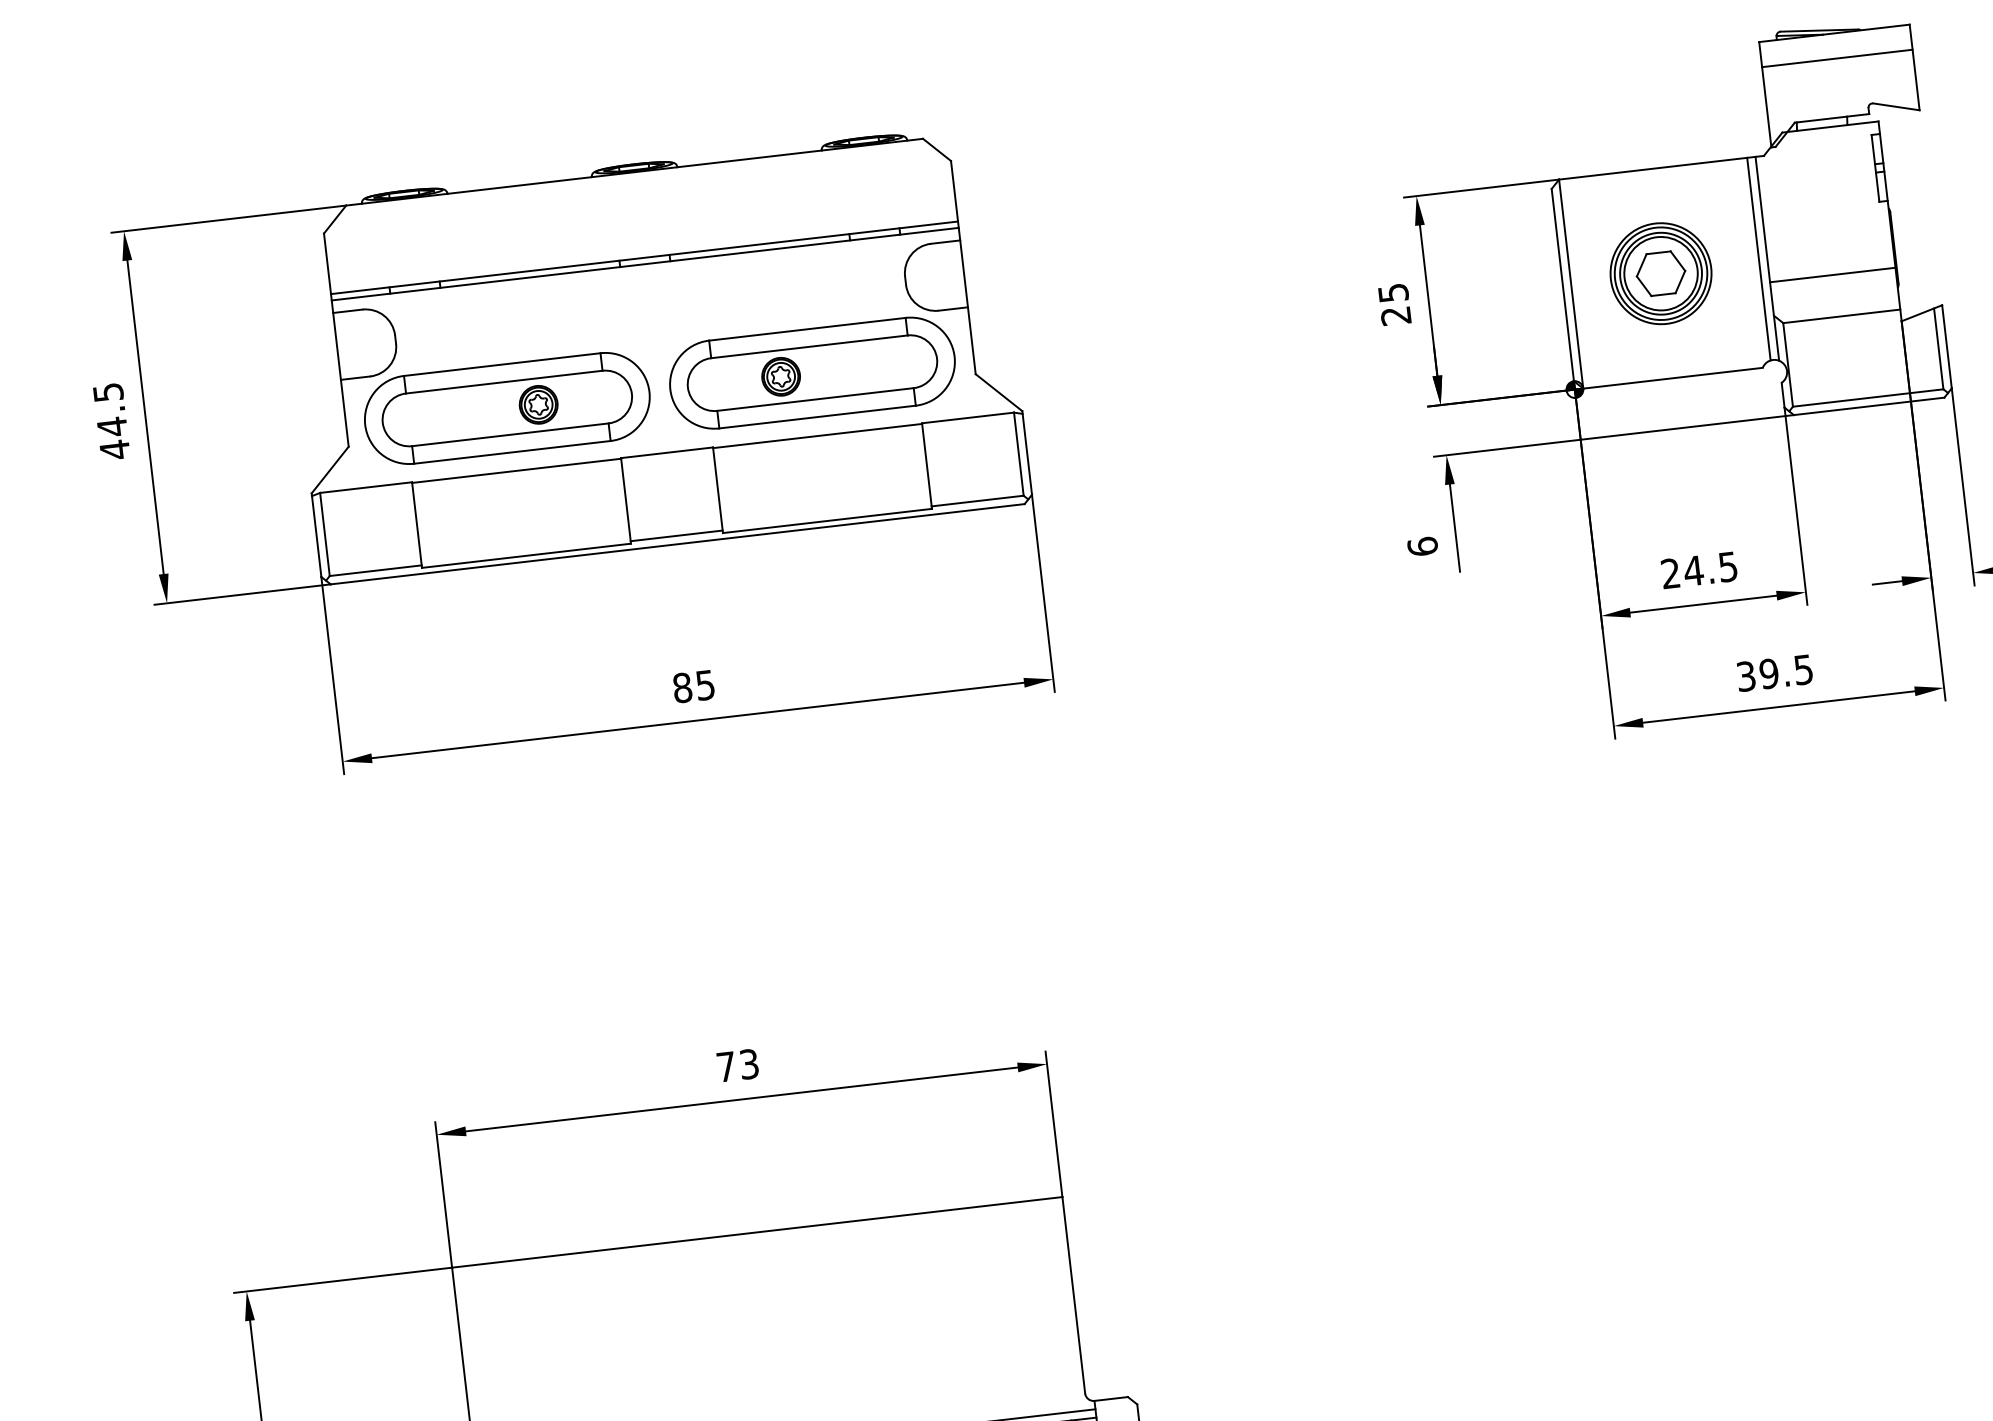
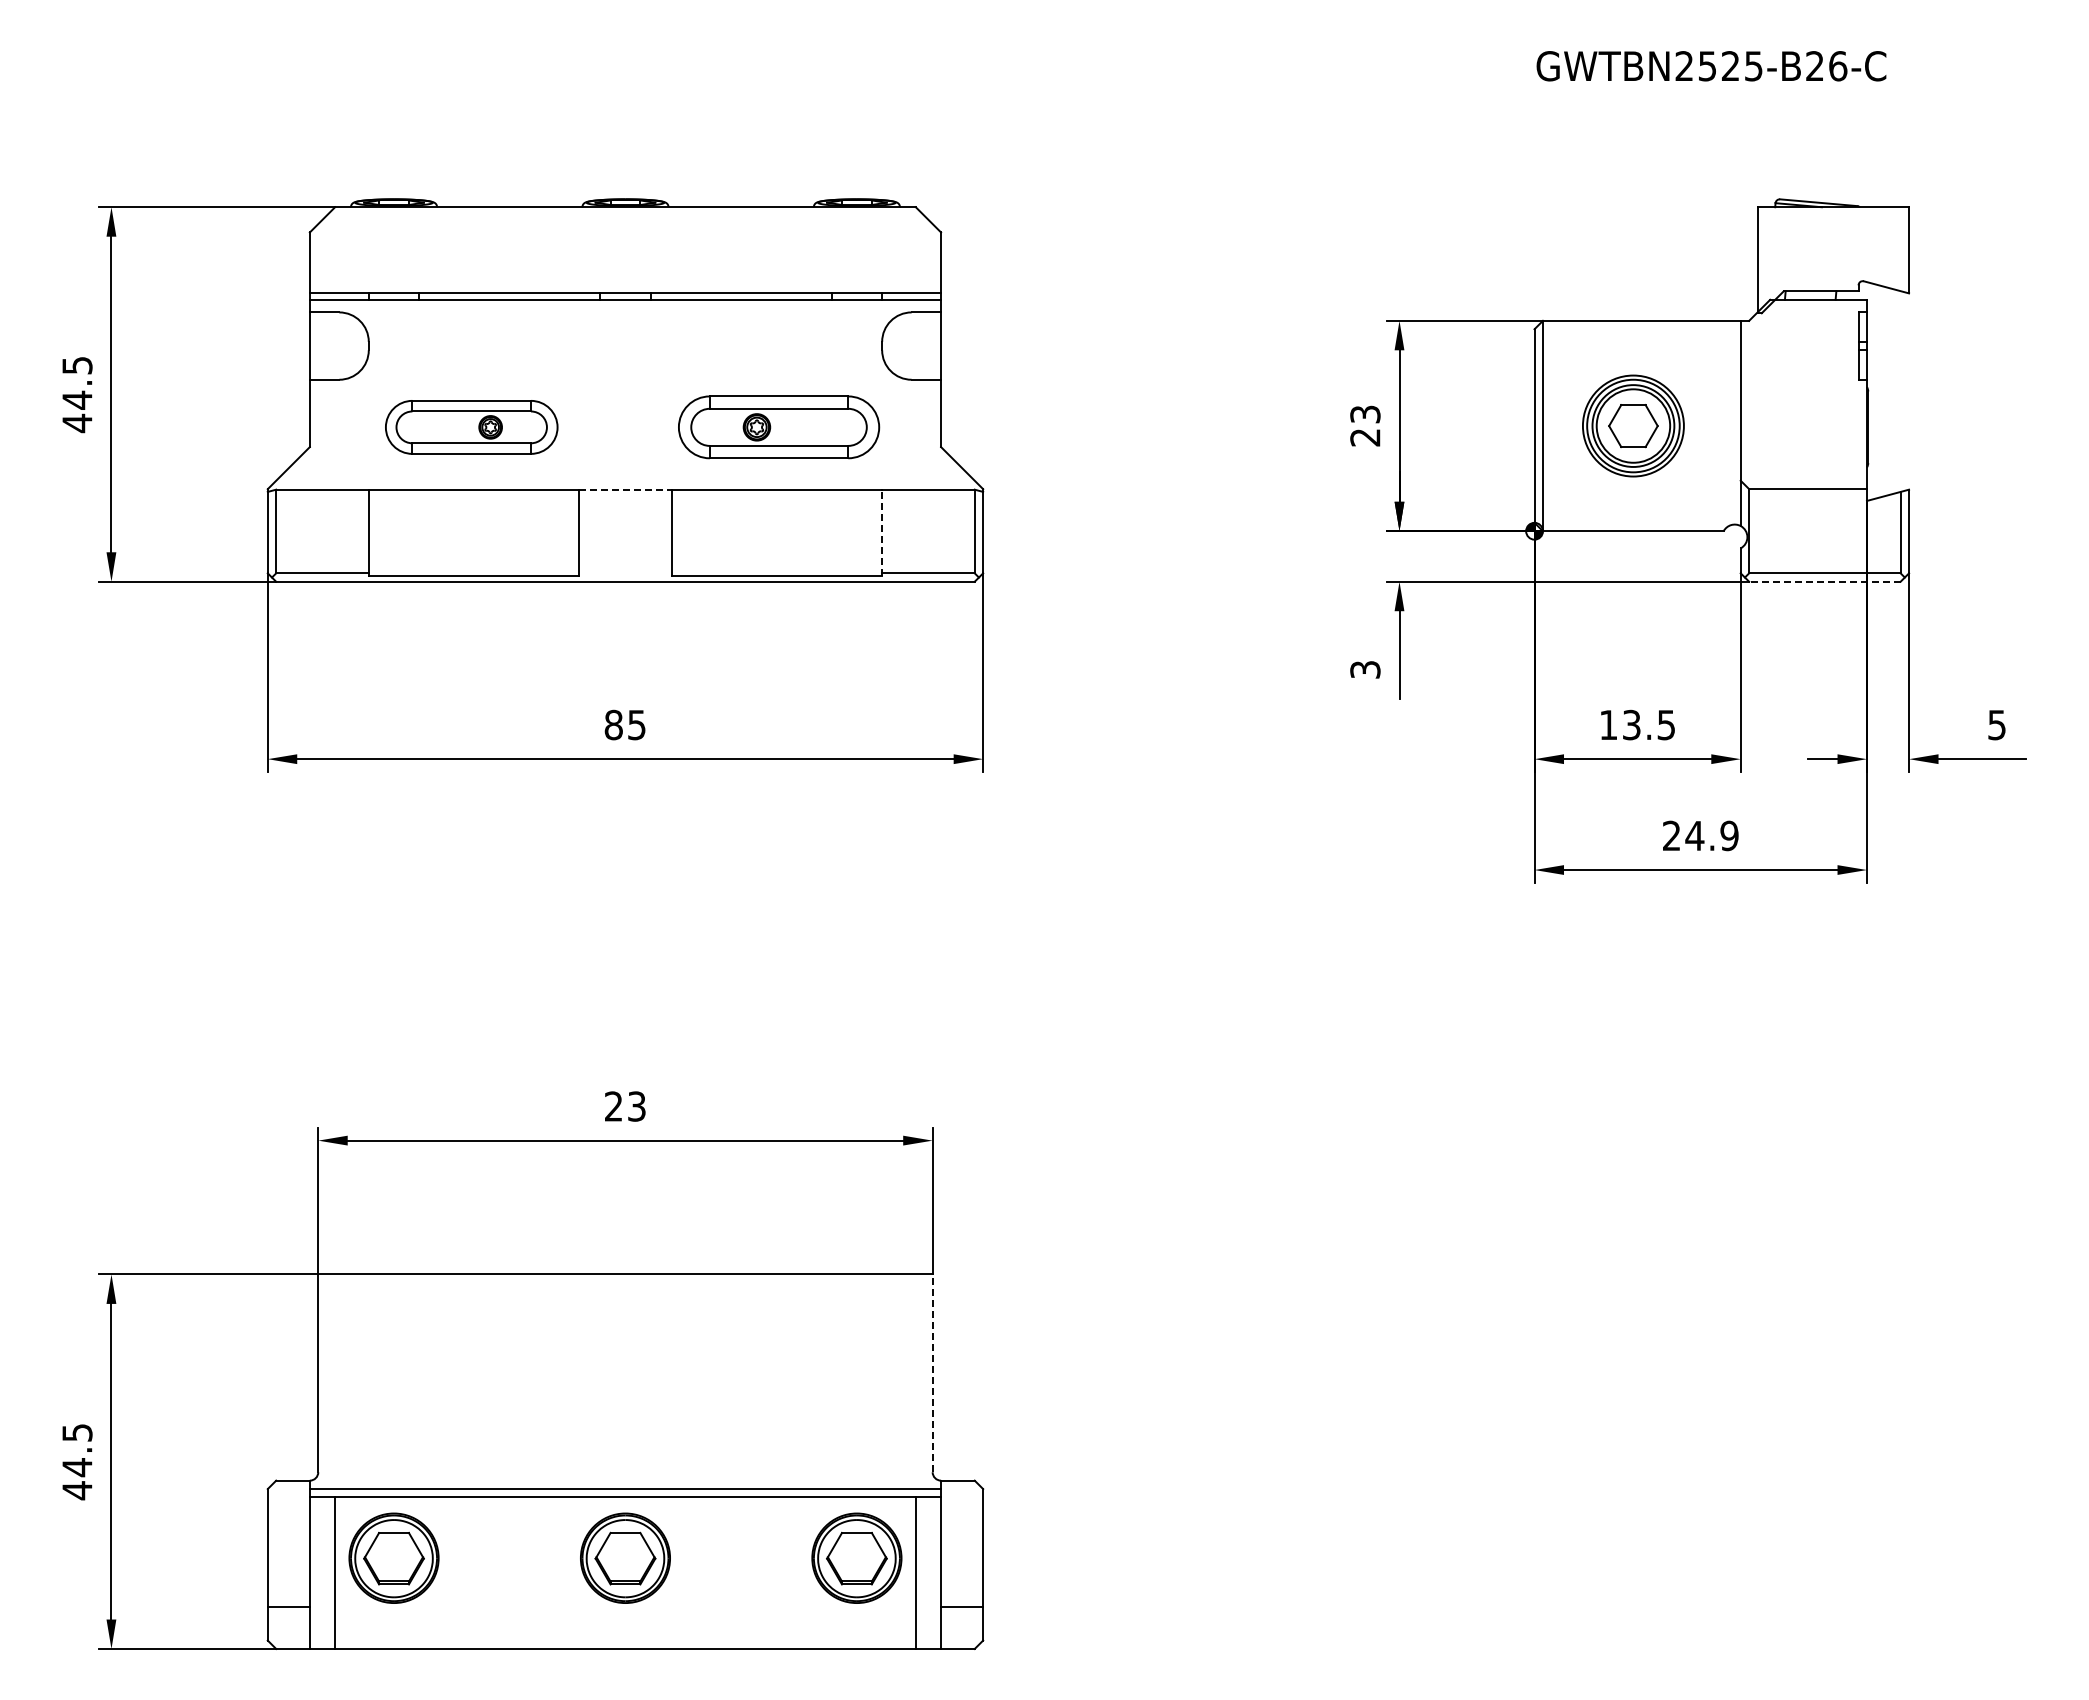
line: (1837, 58) -> (1833, 232), removed
line: (1759, 258) -> (1732, 422), removed
line: (1832, 275) -> (1803, 447), removed
text: (1392, 292) -> (1364, 413), 25 -> 23
part: (811, 373) -> (778, 427), size x0.7
line: (1868, 406) -> (1824, 581), solid -> dashed
part: (506, 408) -> (471, 427), size x0.6
line: (667, 452) -> (625, 489), solid -> dashed
line: (927, 465) -> (882, 532), solid -> dashed
line: (676, 536) -> (625, 573), removed
text: (1422, 546) -> (1365, 669), 6 -> 3
text: (1682, 571) -> (1620, 724), 24.5 -> 13.5
text: (1774, 672) -> (1700, 835), 39.5 -> 24.9
text: (726, 1066) -> (613, 1106), 73 -> 23
line: (1073, 1295) -> (932, 1373), solid -> dashed

